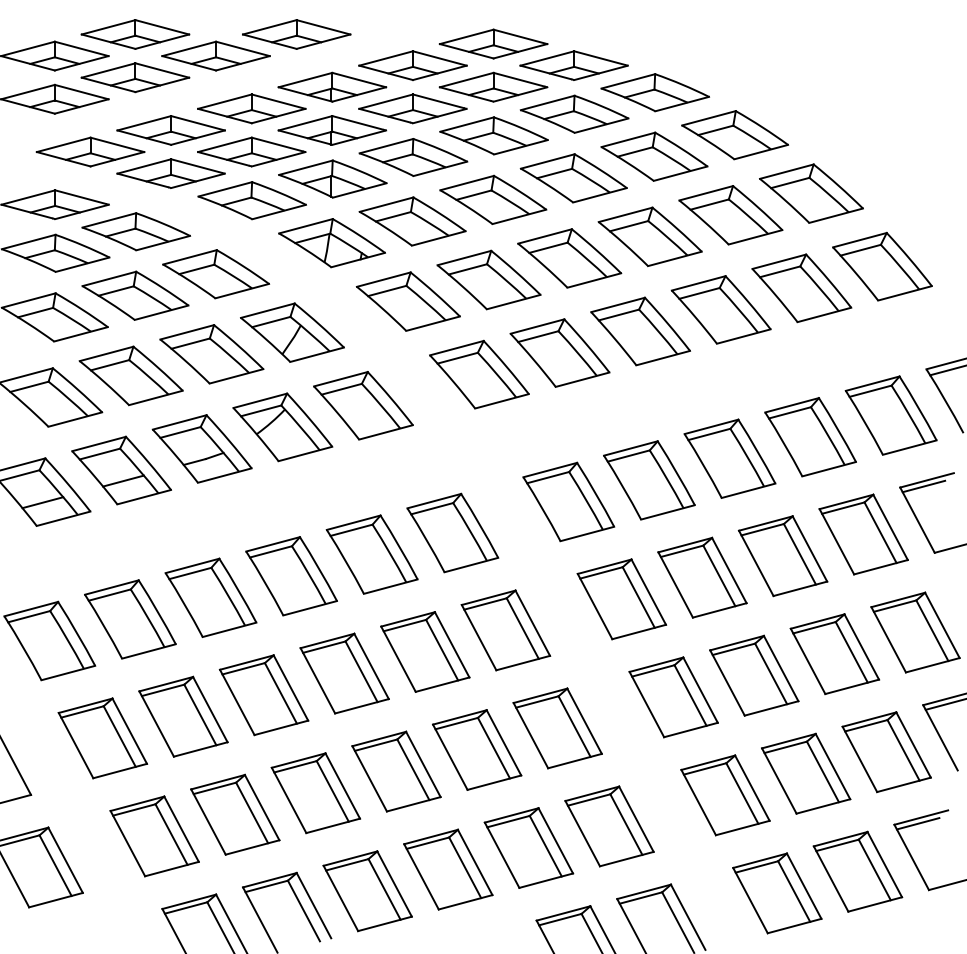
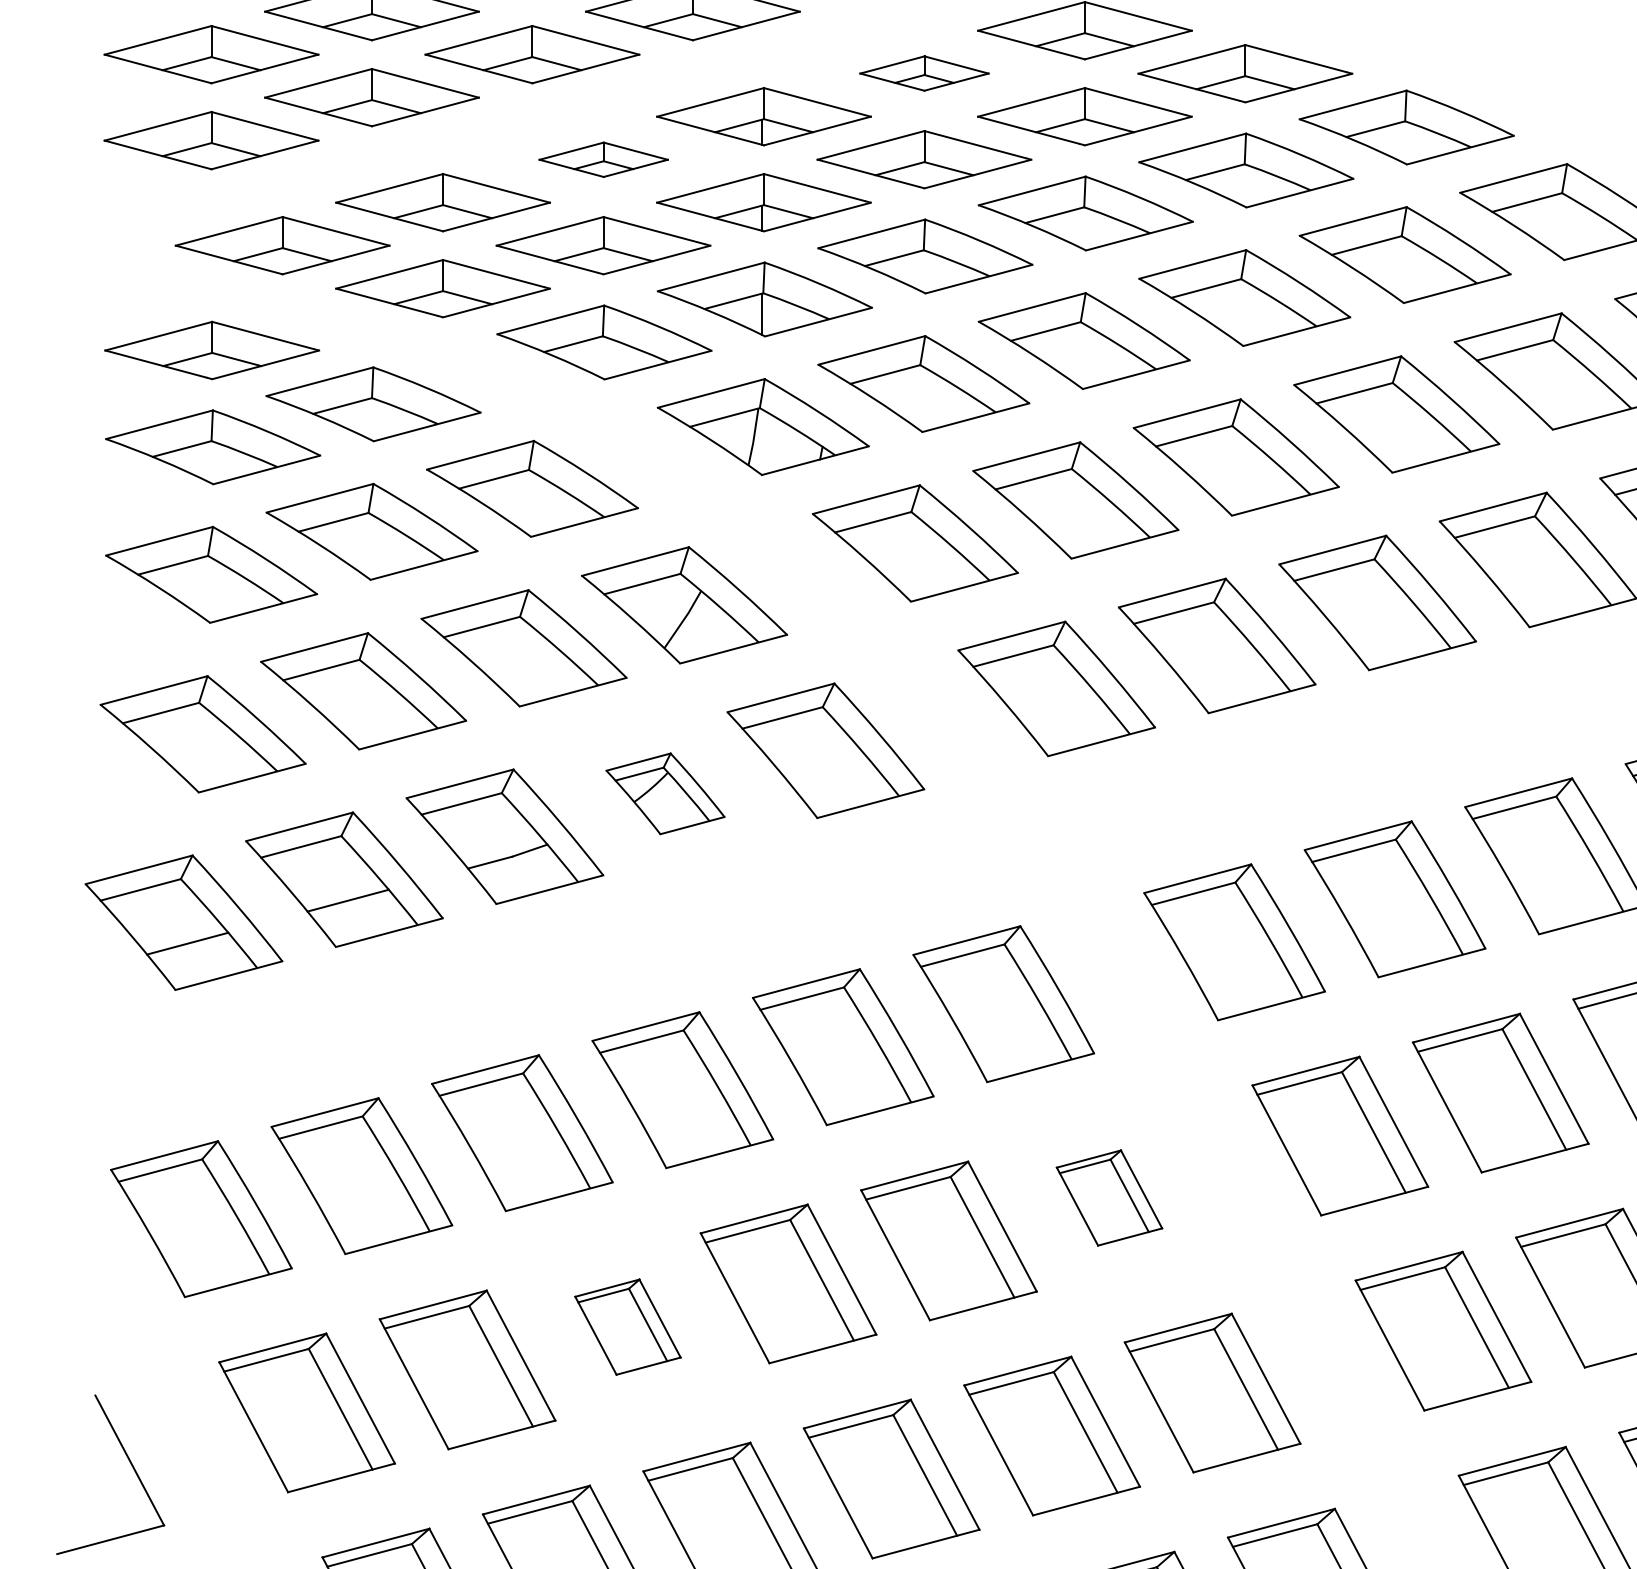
part: (412, 65) -> (923, 73), size x0.6
part: (251, 108) -> (602, 158), size x0.6
part: (282, 427) -> (664, 793), size x0.6
part: (505, 630) -> (1108, 1198), size x0.6
part: (263, 695) -> (626, 1327), size x0.6

